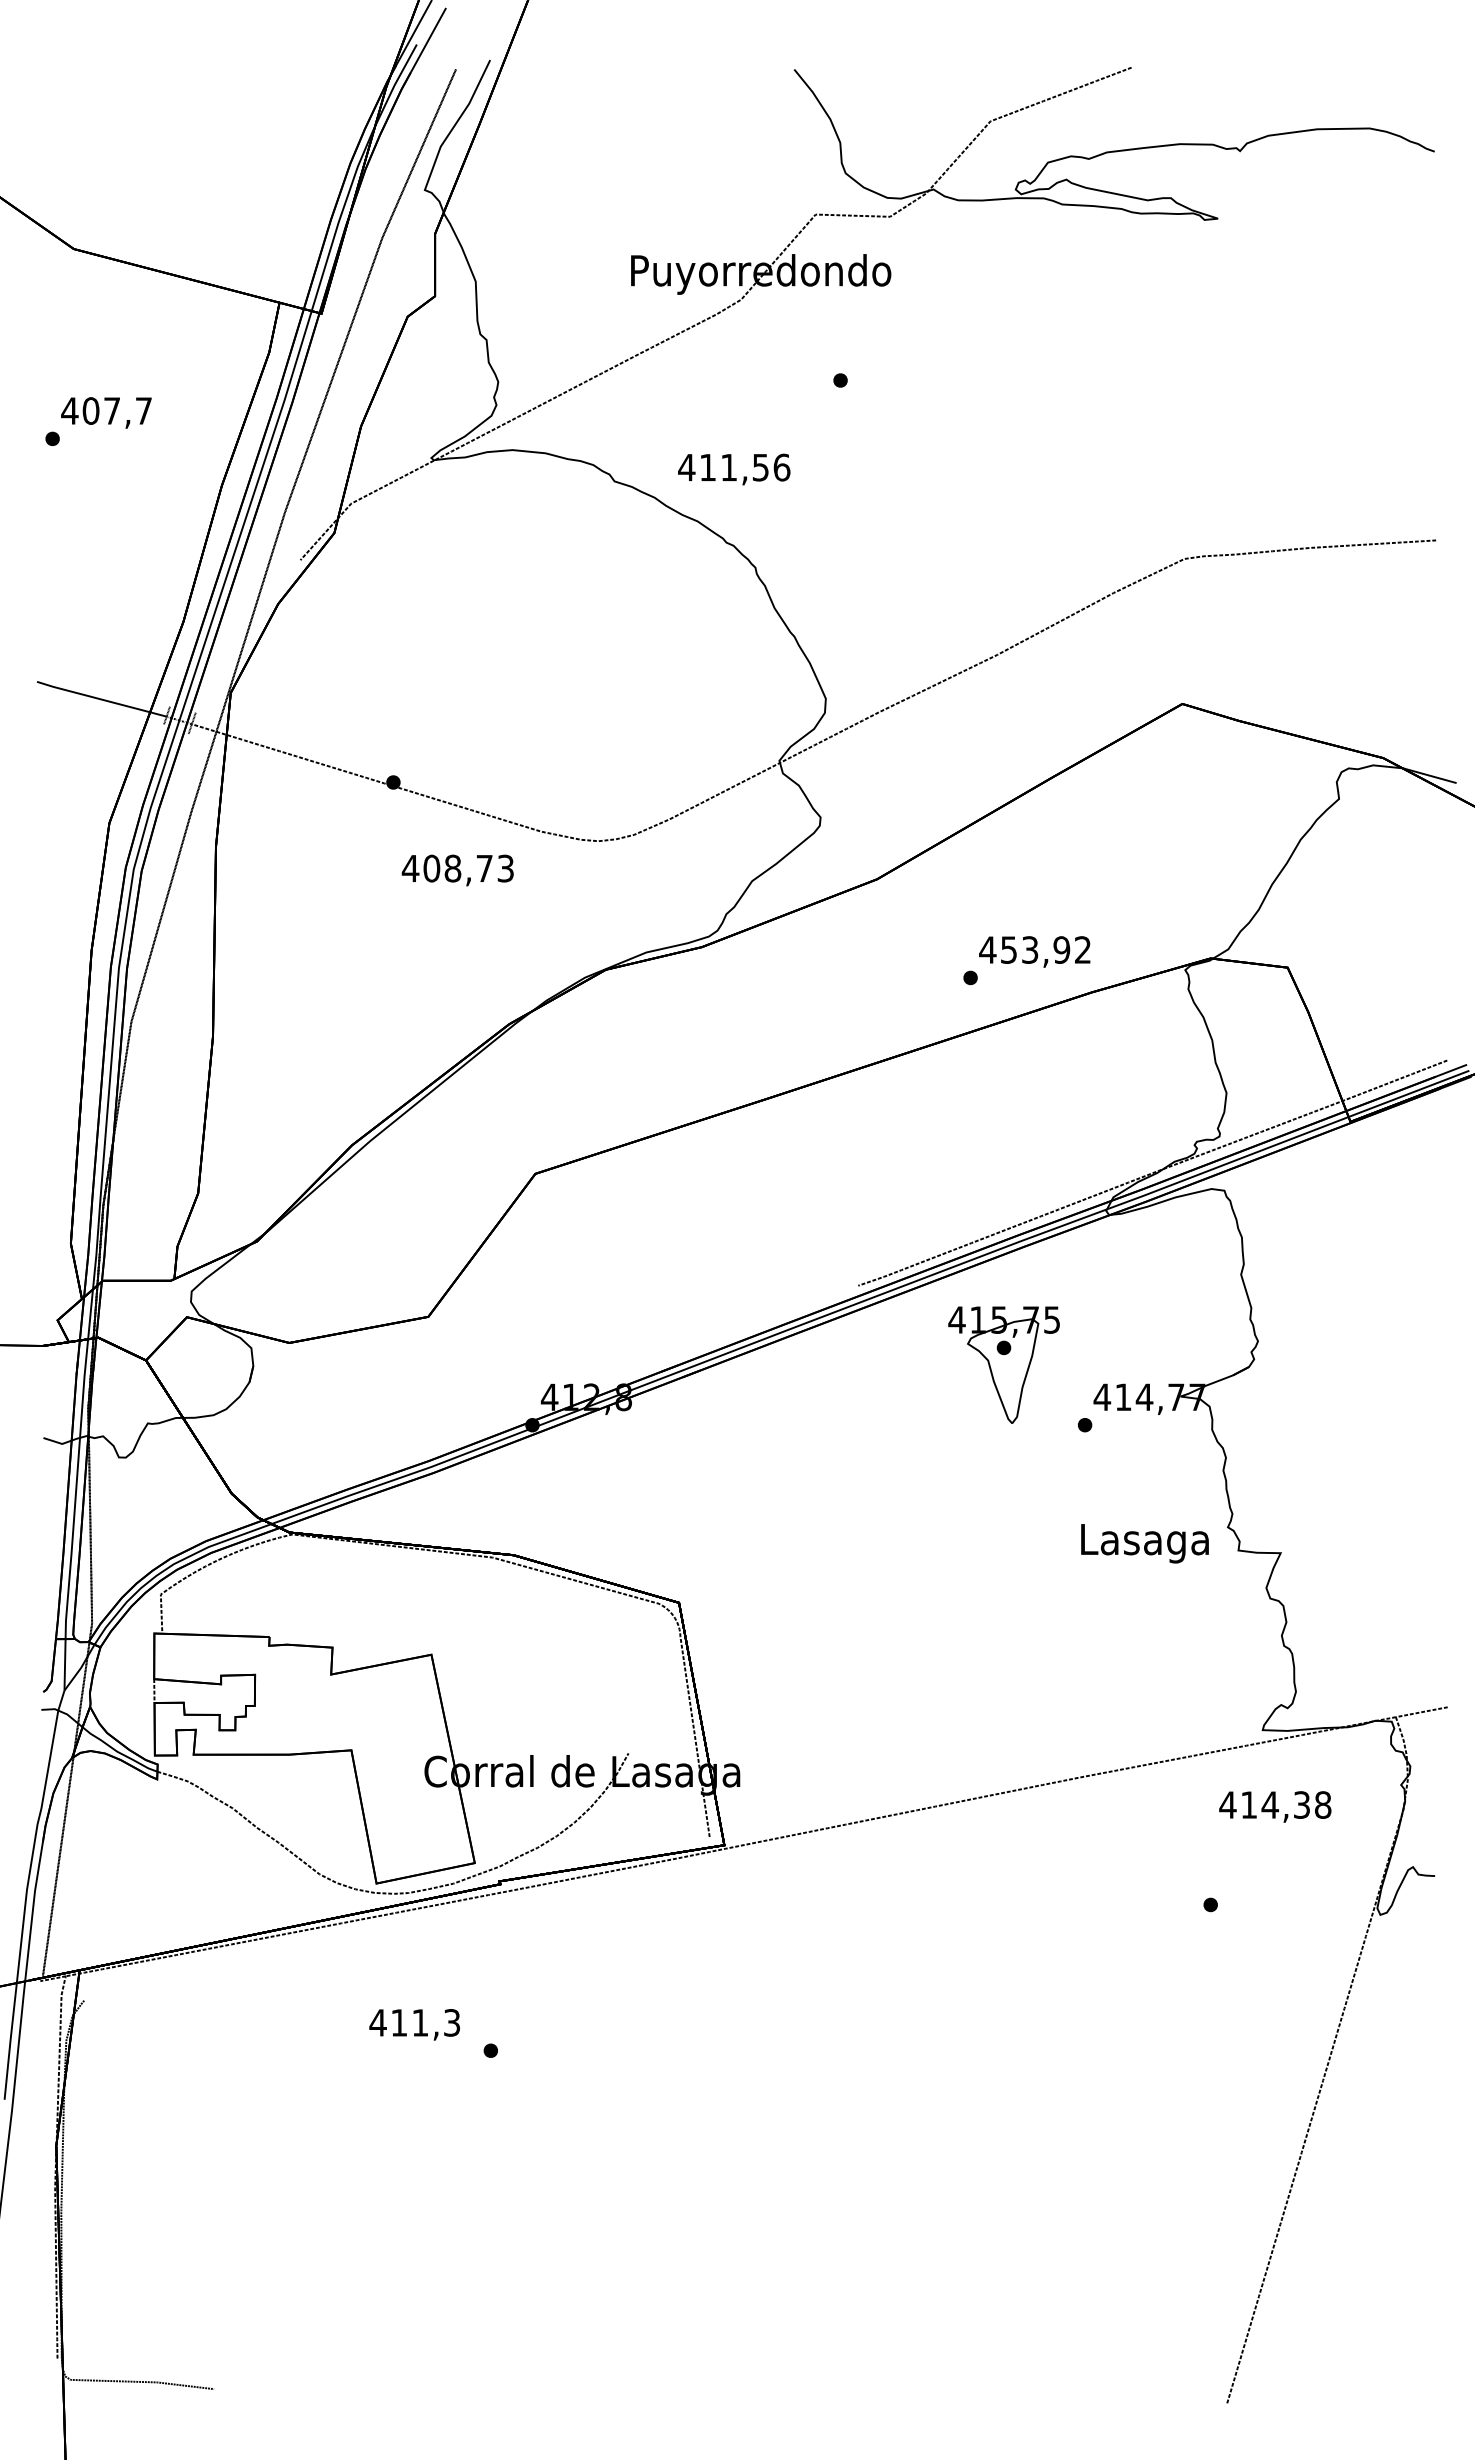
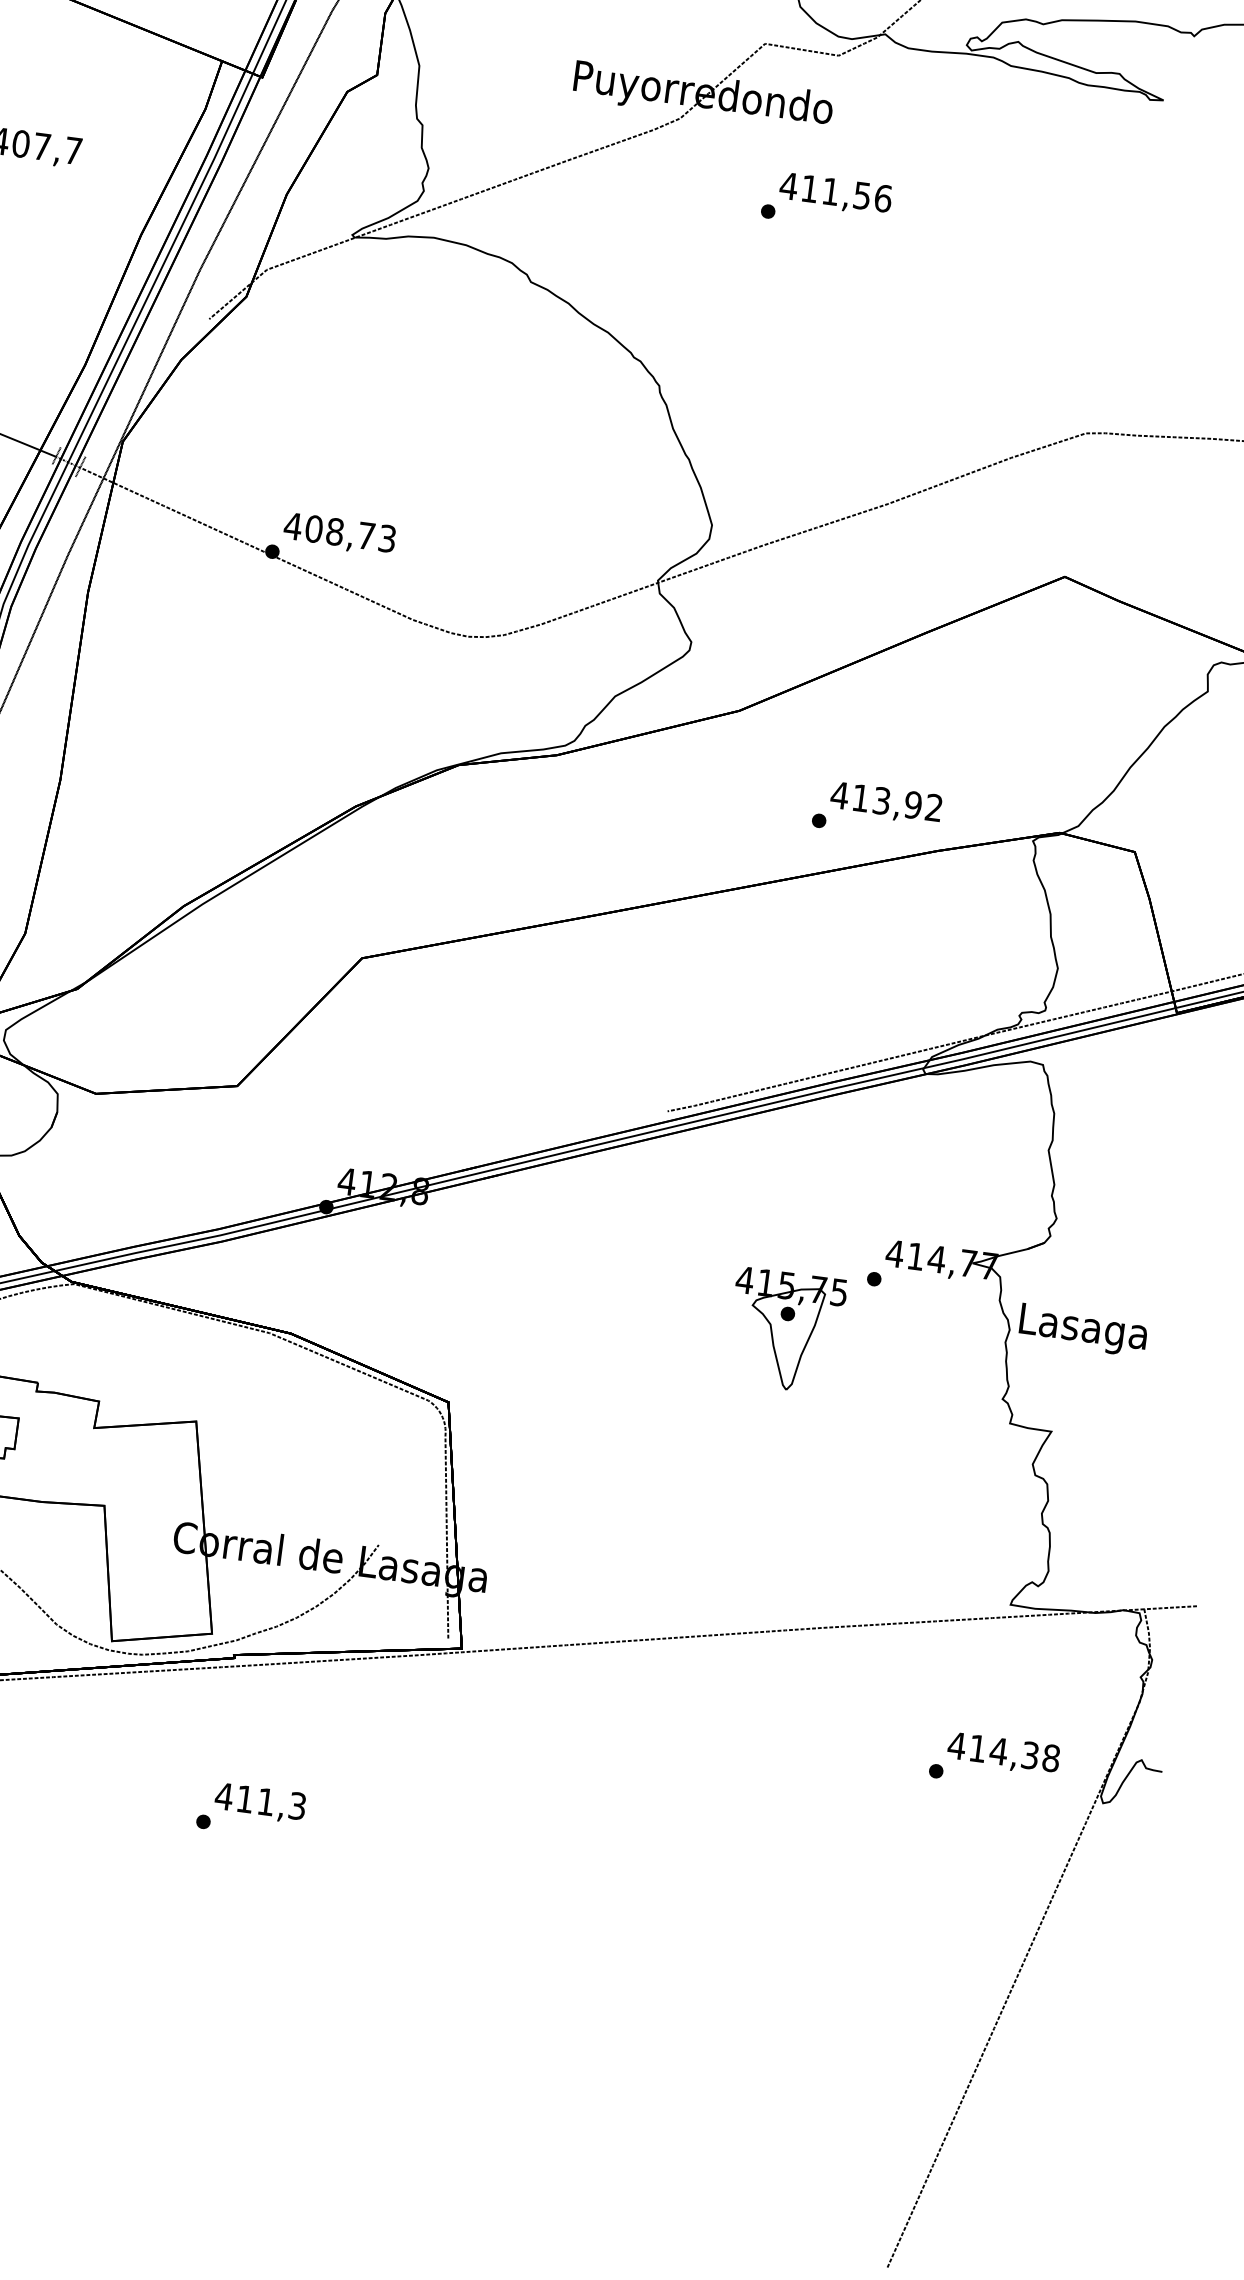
text: (734, 469) -> (835, 194), moved
text: (457, 870) -> (339, 534), moved
text: (1008, 949) -> (860, 797), 453,92 -> 413,92
part: (1003, 1364) -> (785, 1330), moved
text: (1144, 1543) -> (1082, 1330), moved
text: (1275, 1806) -> (1003, 1753), moved
text: (414, 2024) -> (260, 1802), moved

